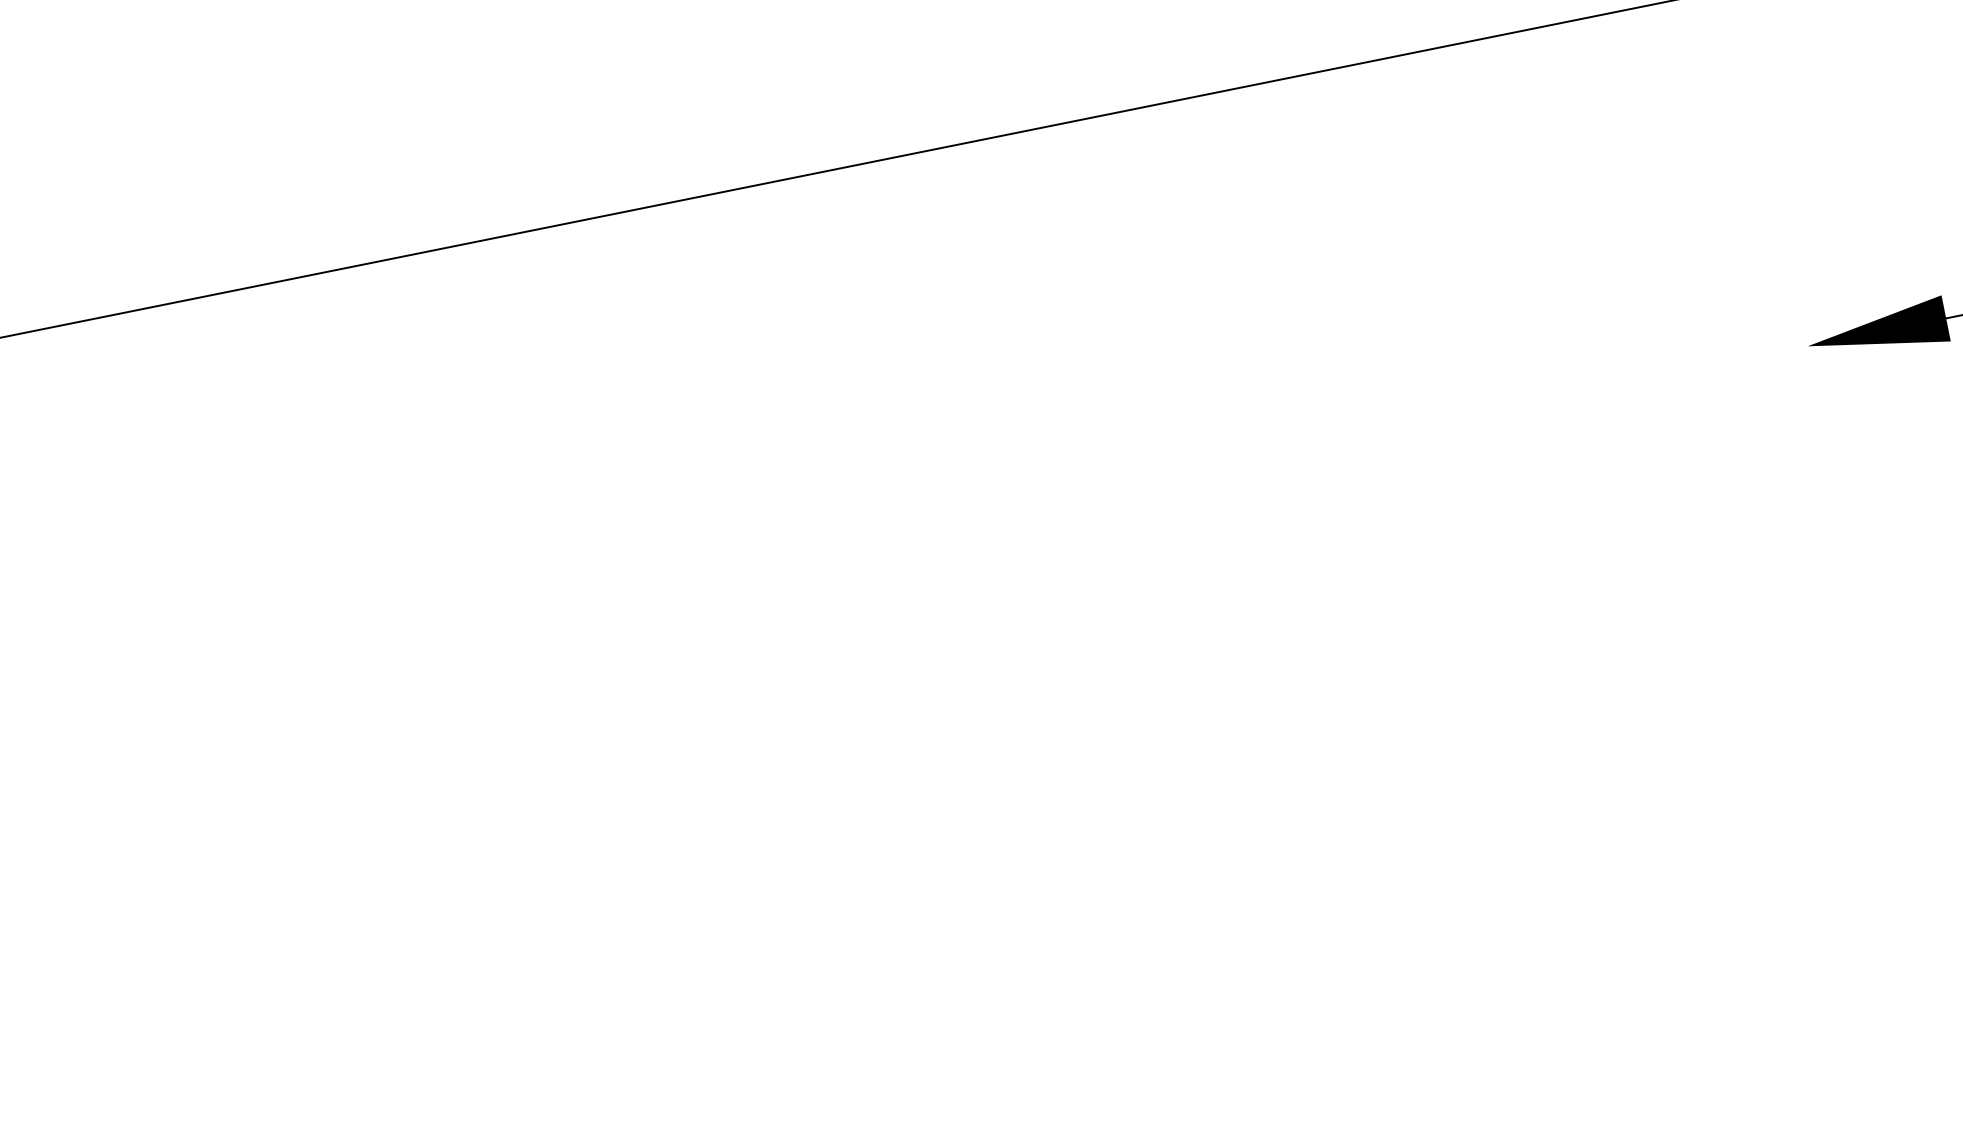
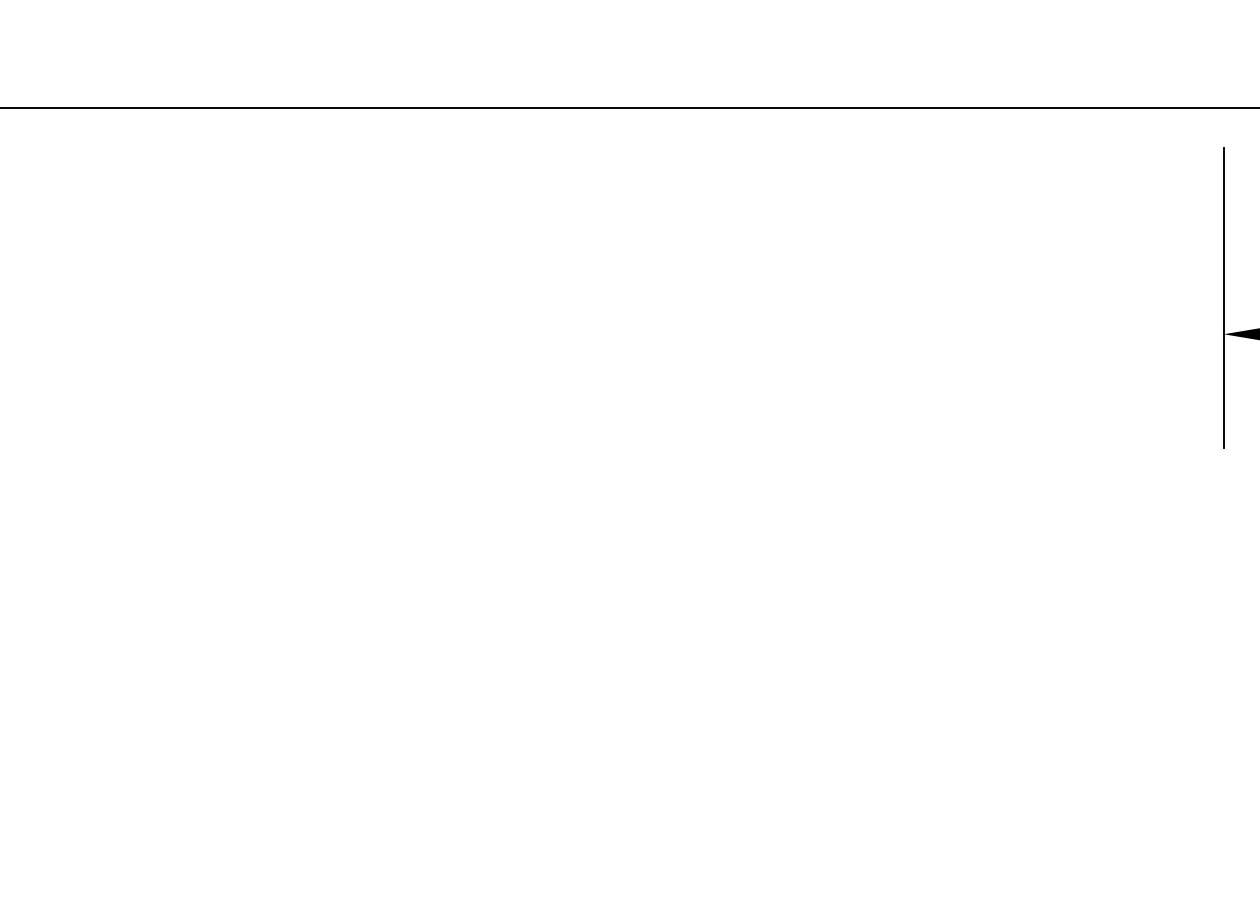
line: (1795, 288) -> (1223, 297), added

